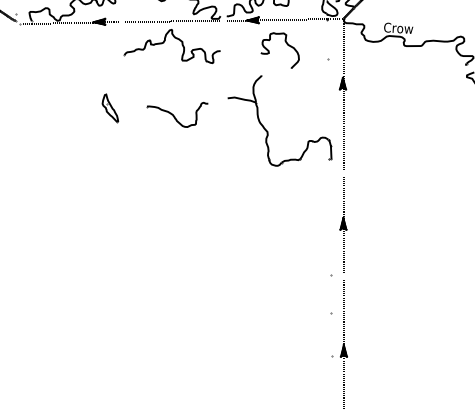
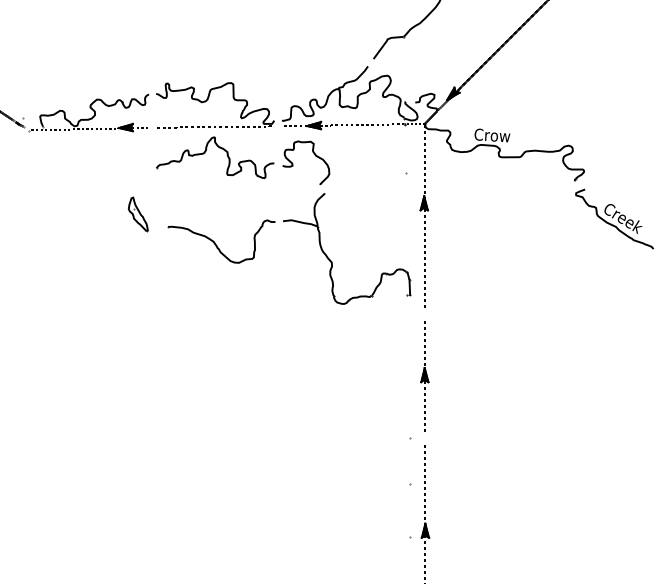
curve: (286, 44) -> (314, 155), moved
part: (110, 108) -> (138, 214), moved
part: (177, 114) -> (221, 241), size x1.43

